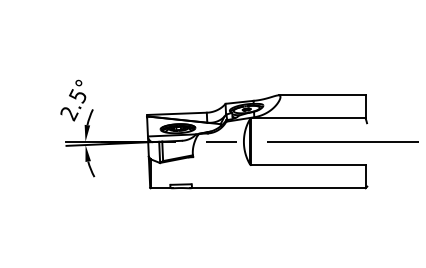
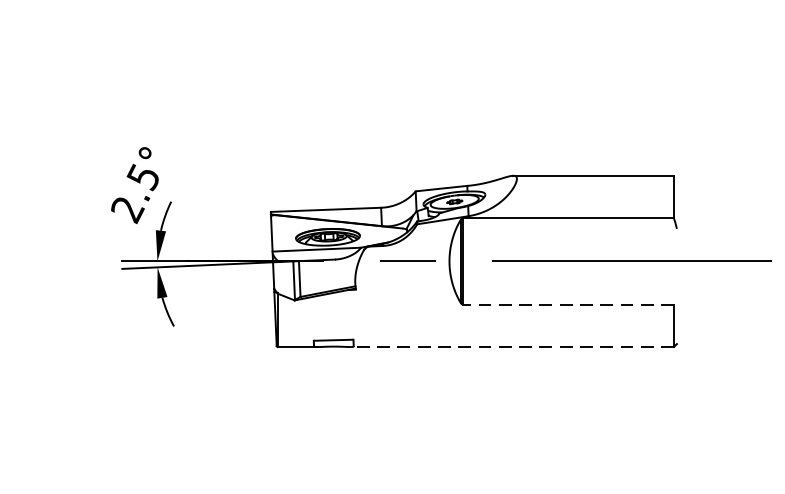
line: (307, 165) -> (566, 305), solid -> dashed
line: (277, 188) -> (511, 347), solid -> dashed

